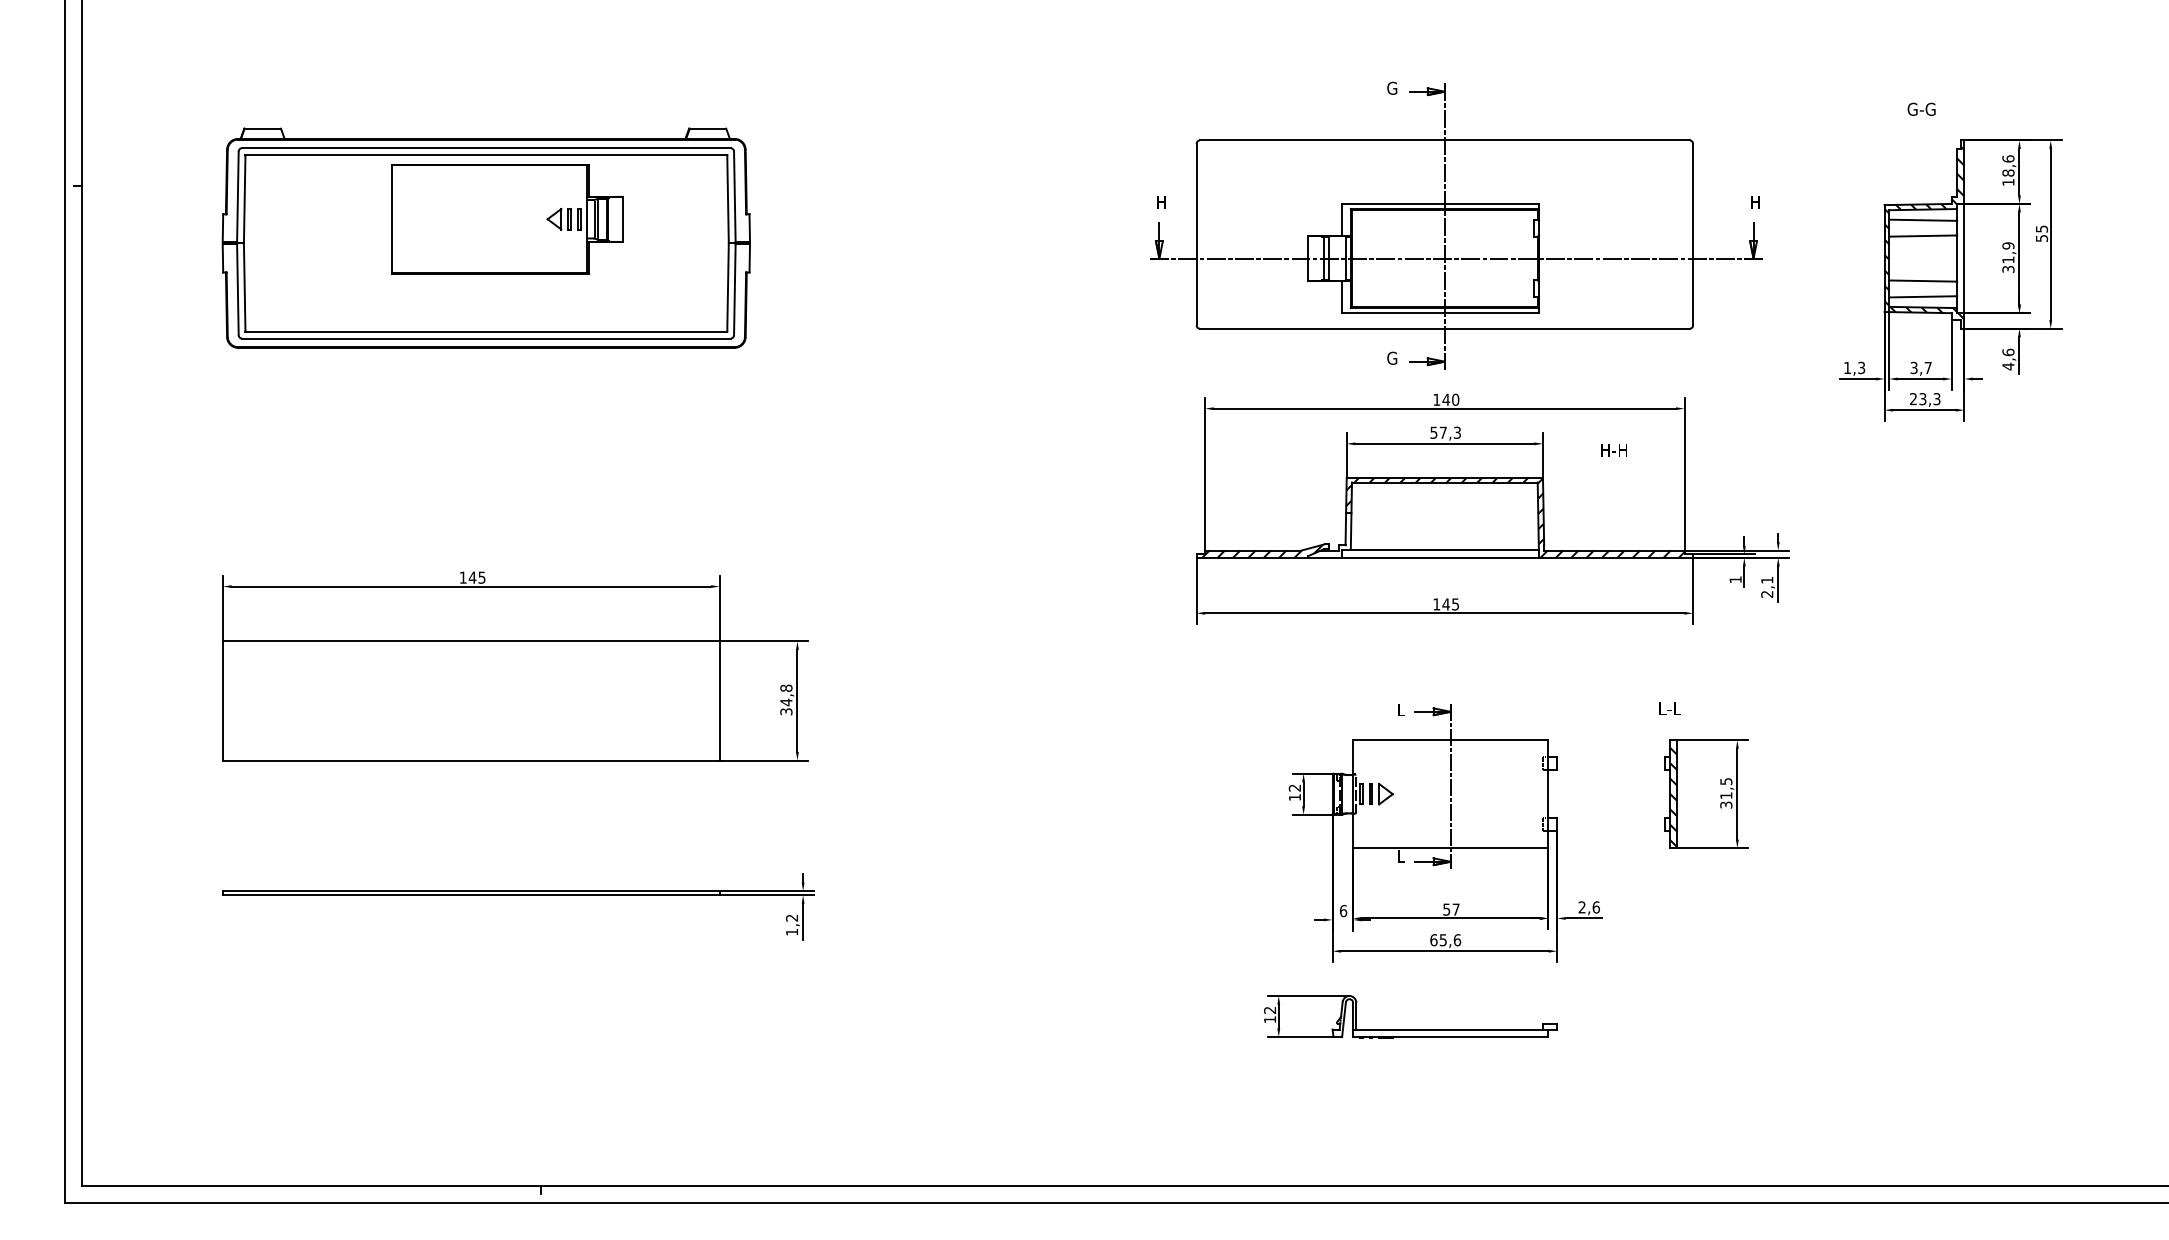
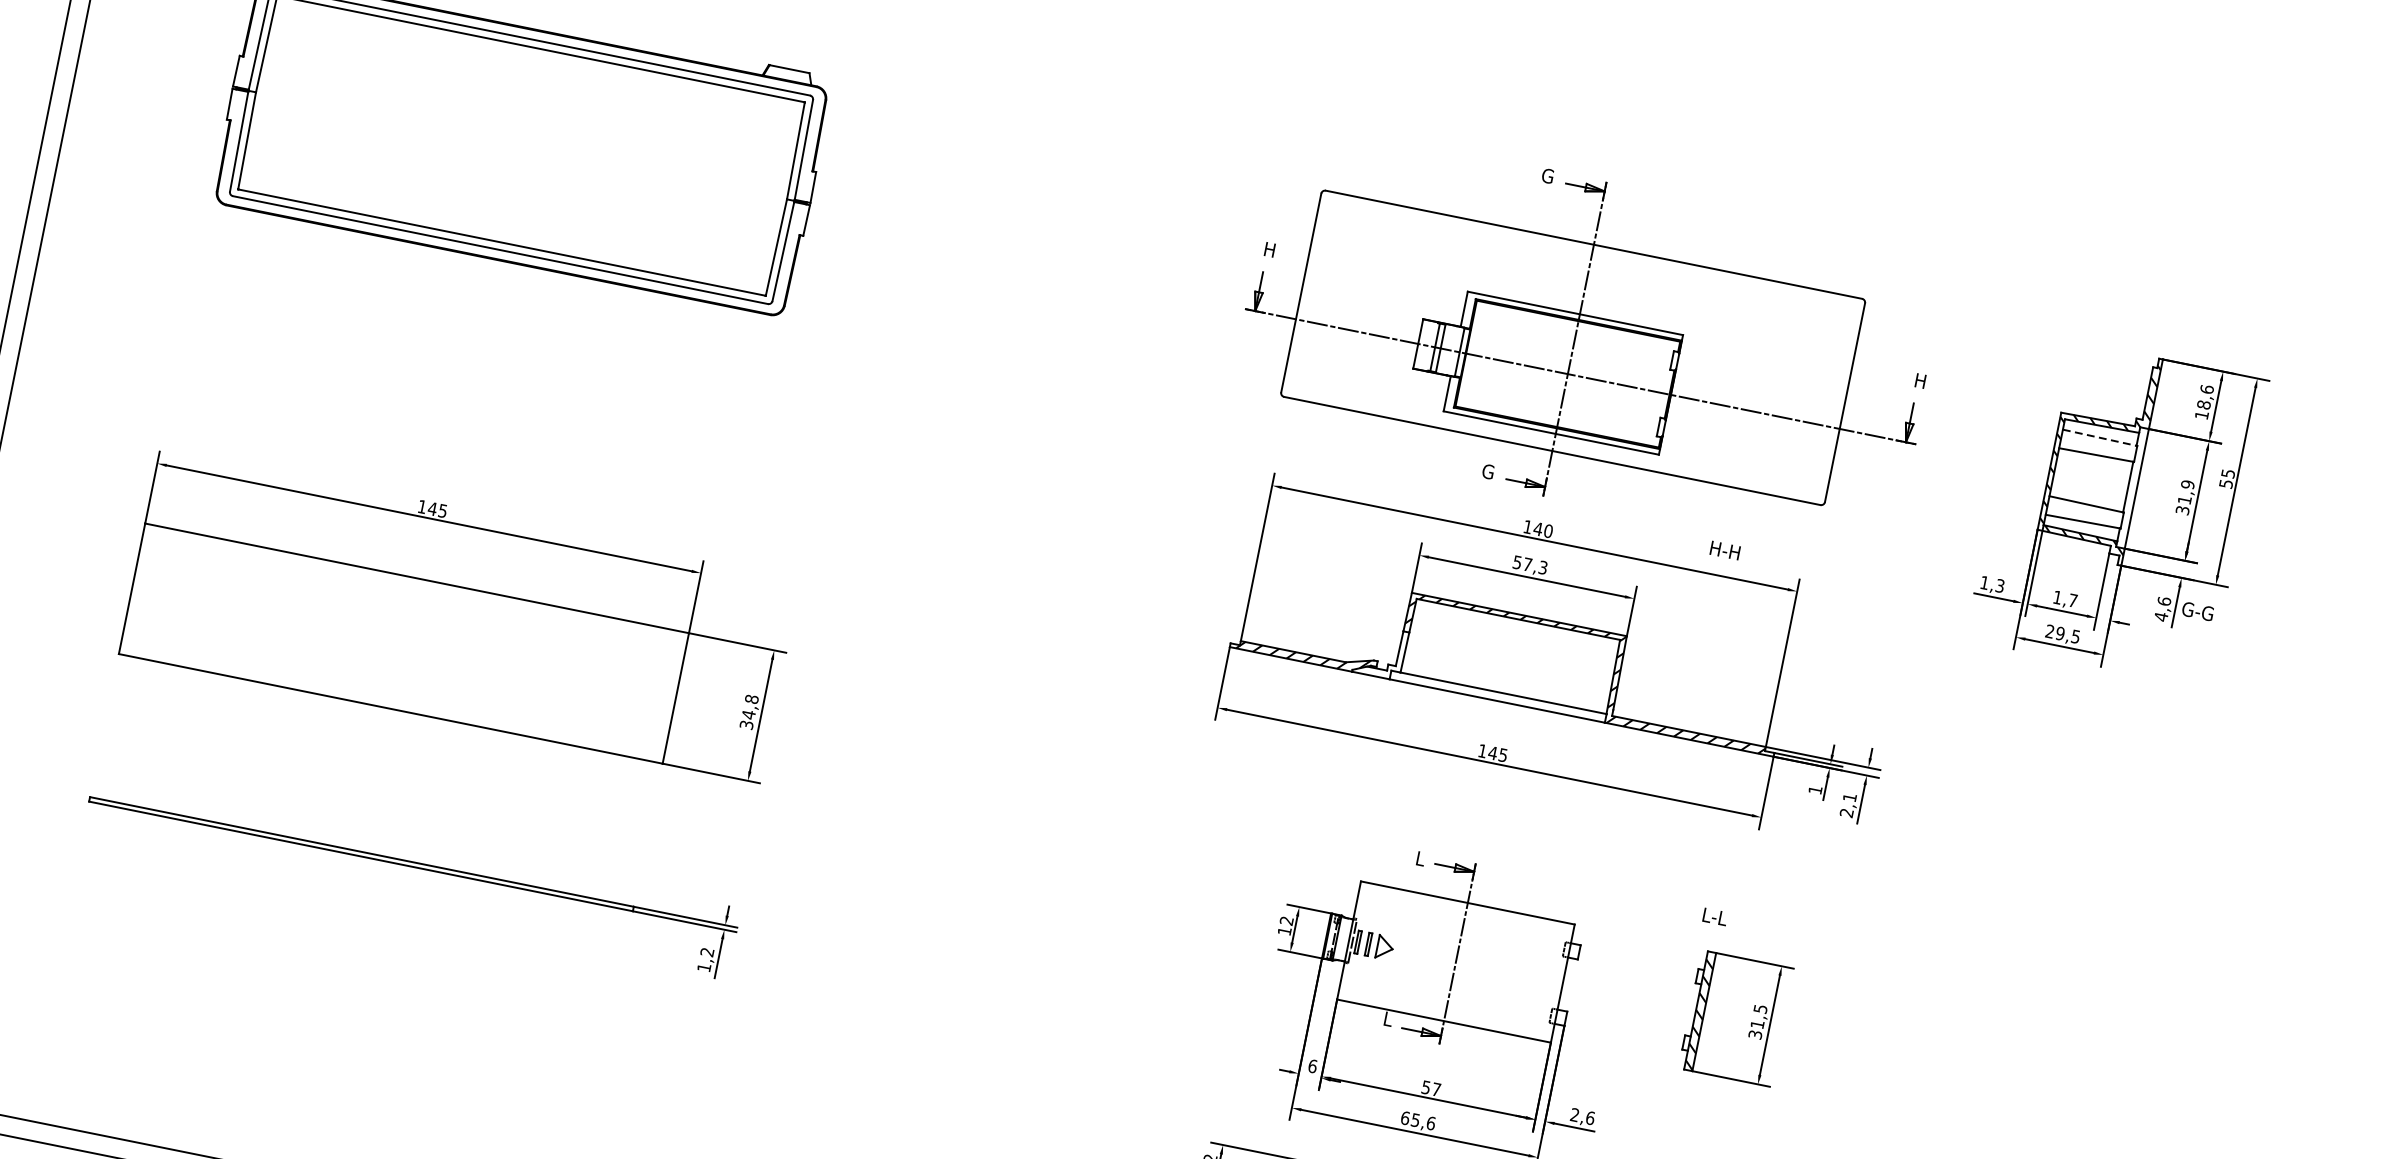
text: (1921, 108) -> (2197, 610), moved
part: (507, 219) -> (549, 124), removed
line: (1922, 220) -> (2099, 437), solid -> dashed
text: (1913, 367) -> (2057, 596), 3,7 -> 1,7
text: (1929, 399) -> (2067, 635), 23,3 -> 29,5
text: (1613, 450) -> (1724, 550), moved

